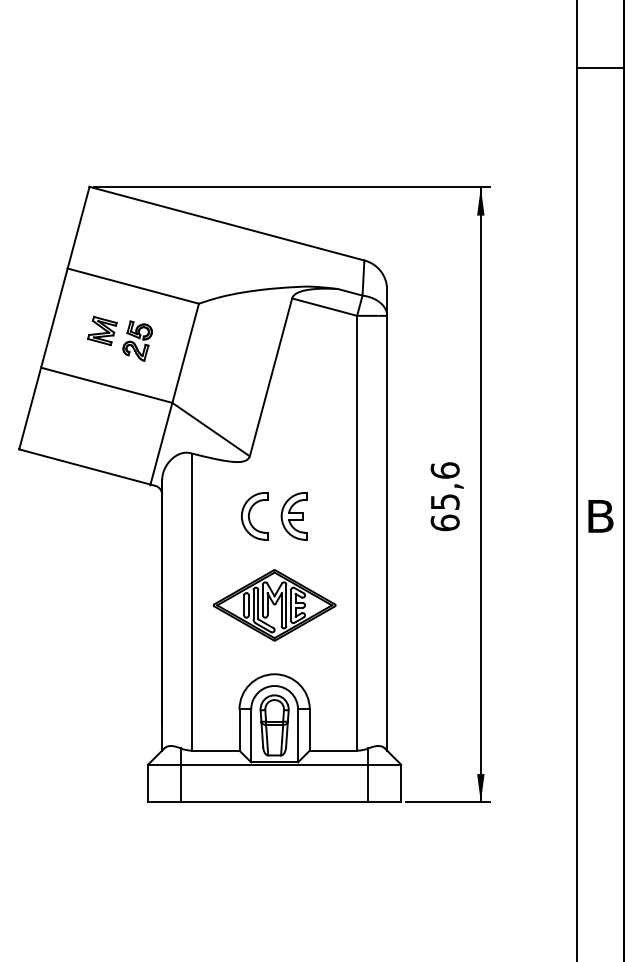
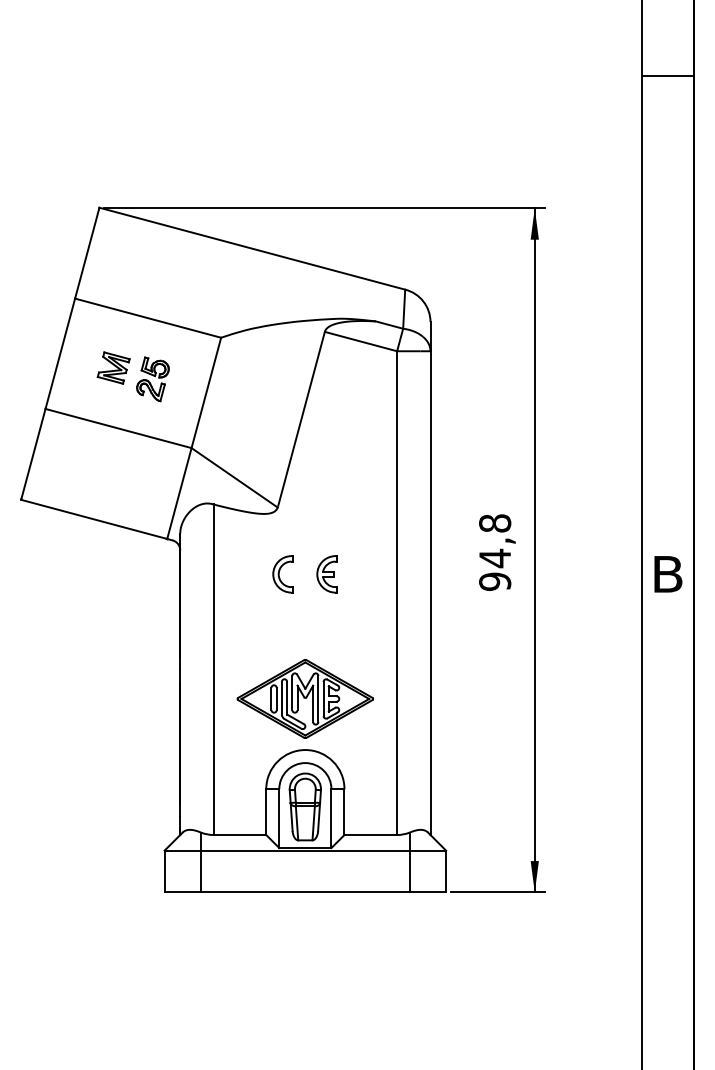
text: (444, 496) -> (494, 552), 65,6 -> 94,8
part: (254, 516) -> (282, 574), size x0.7
part: (293, 516) -> (326, 574), size x0.7
part: (274, 605) -> (305, 699), moved

